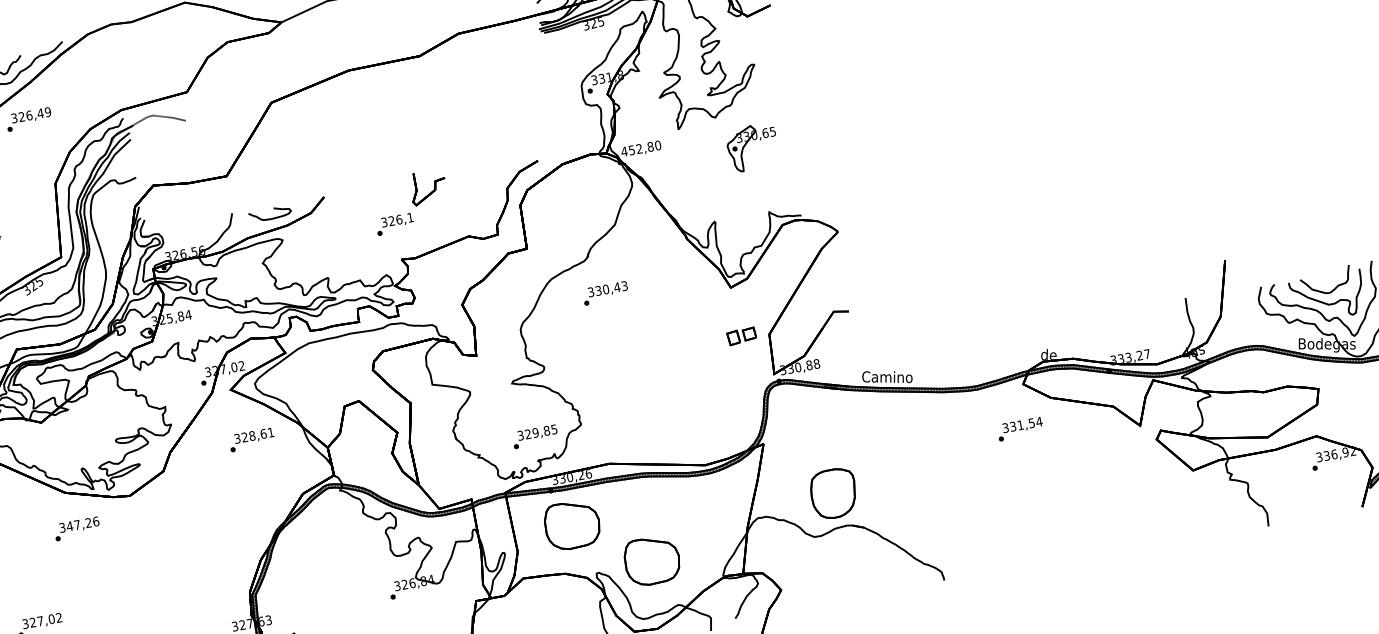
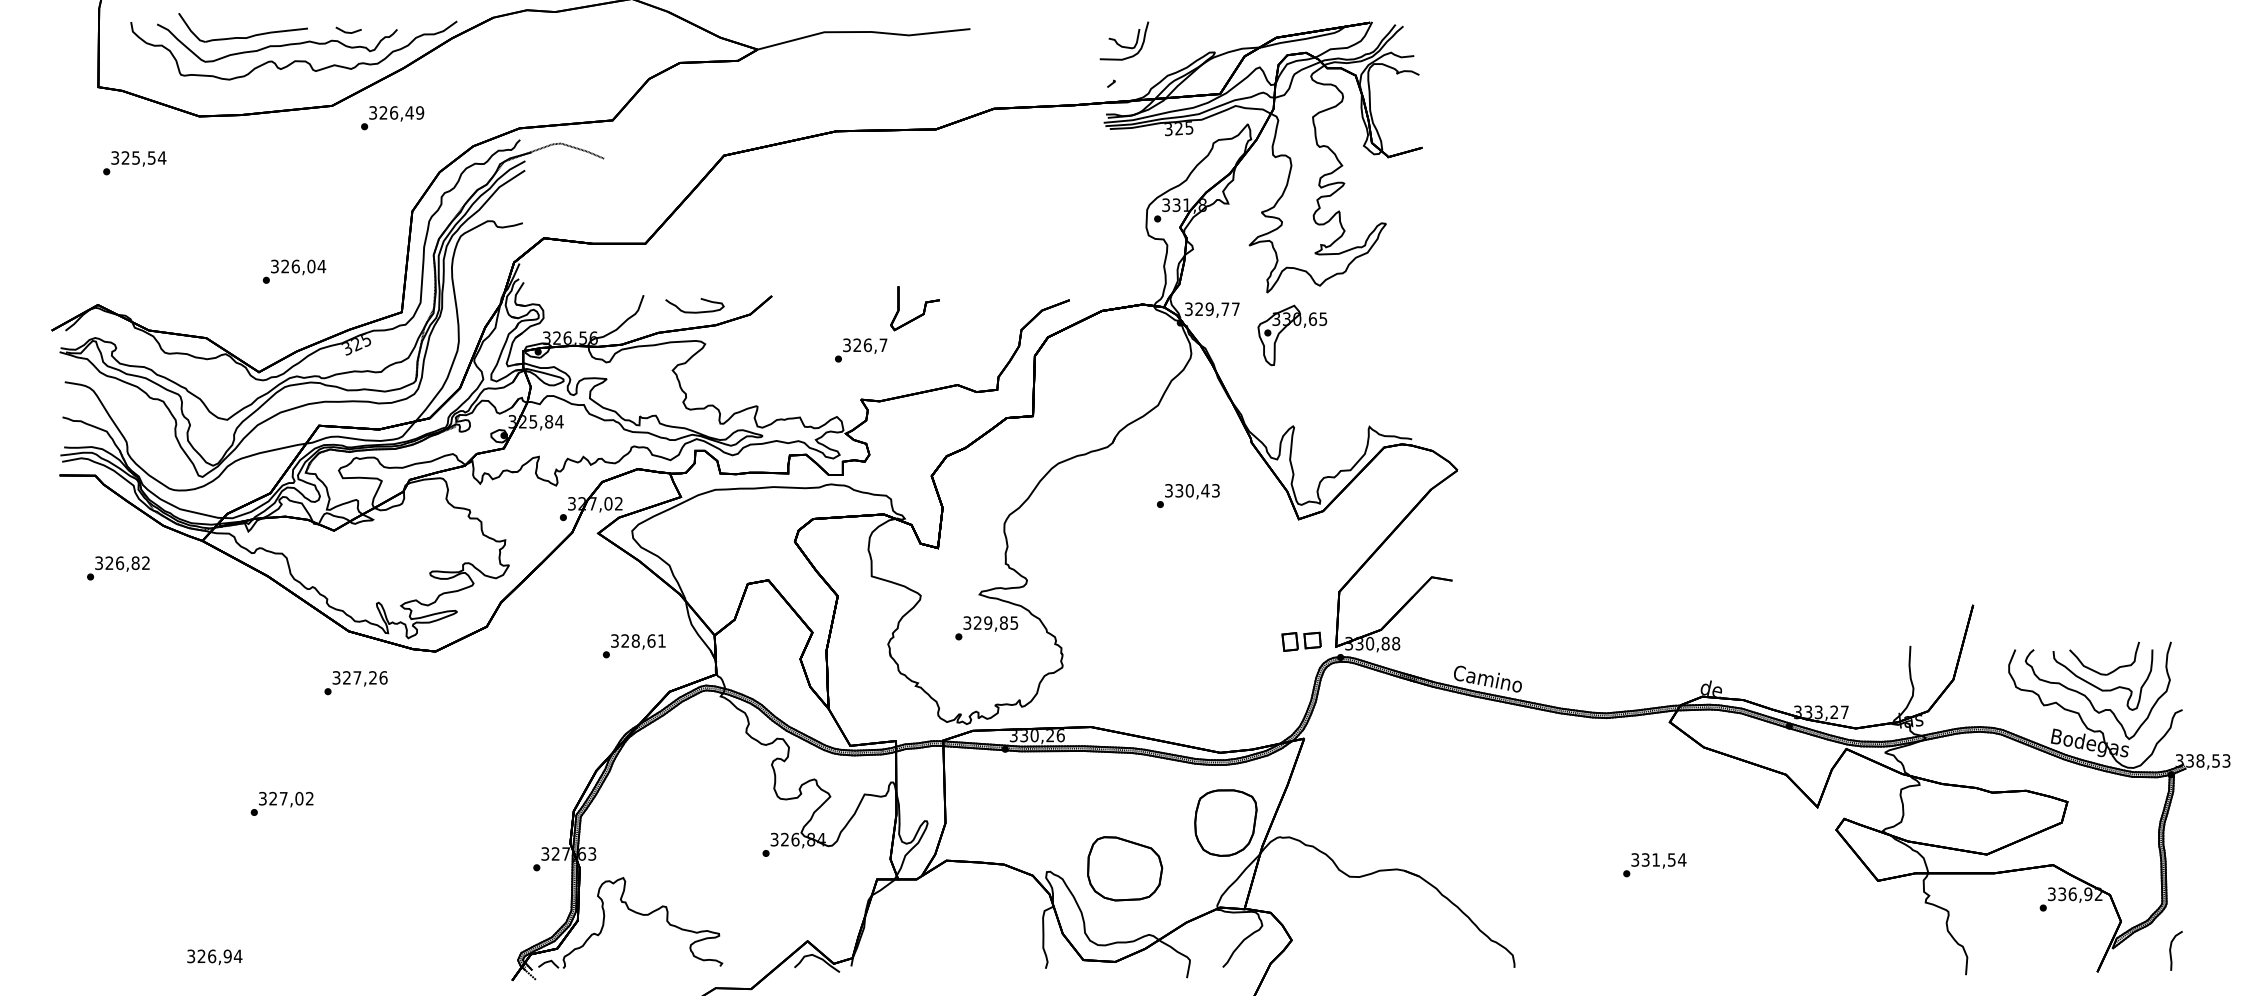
part: (747, 143) -> (1285, 328), moved
text: (640, 148) -> (1211, 309), 452,80 -> 329,77
text: (410, 217) -> (883, 344), 326,1 -> 326,7
text: (605, 293) -> (1187, 495), moved
part: (741, 336) -> (1301, 641), moved
text: (1020, 429) -> (1654, 865), moved
text: (535, 437) -> (986, 628), moved
text: (251, 440) -> (633, 646), moved
part: (833, 493) -> (1225, 822), moved
part: (572, 524) -> (1026, 800), removed
text: (69, 526) -> (346, 677), 347,26 -> 327,26

